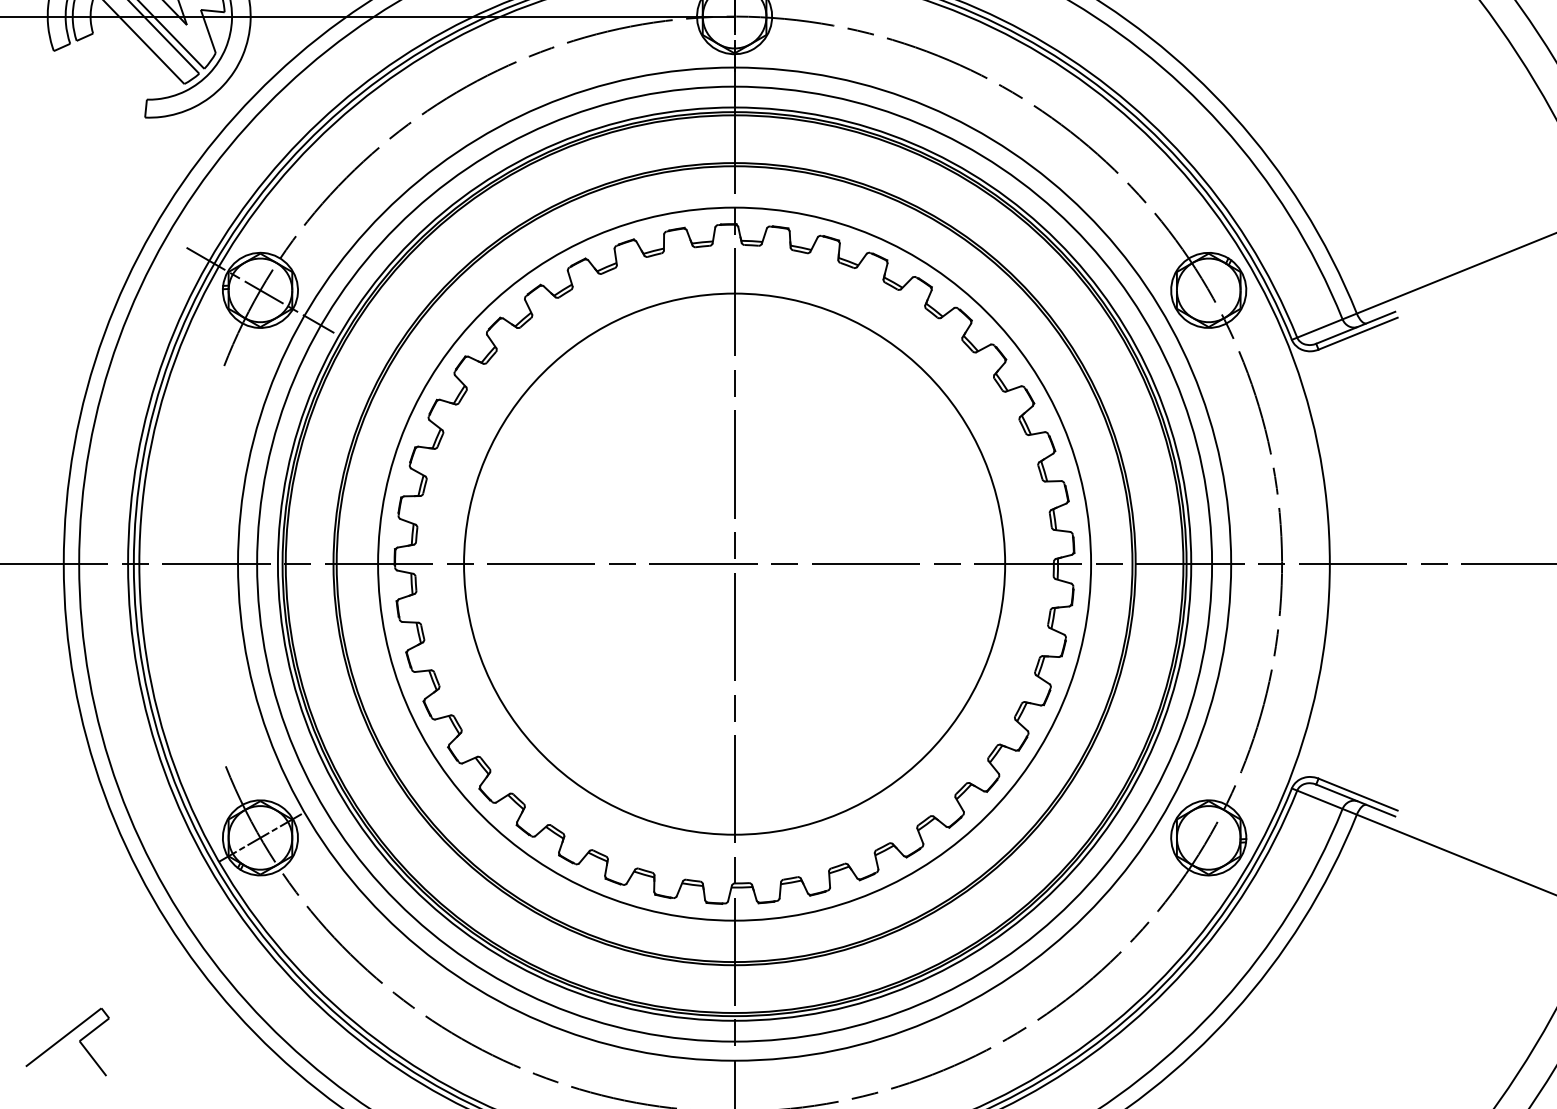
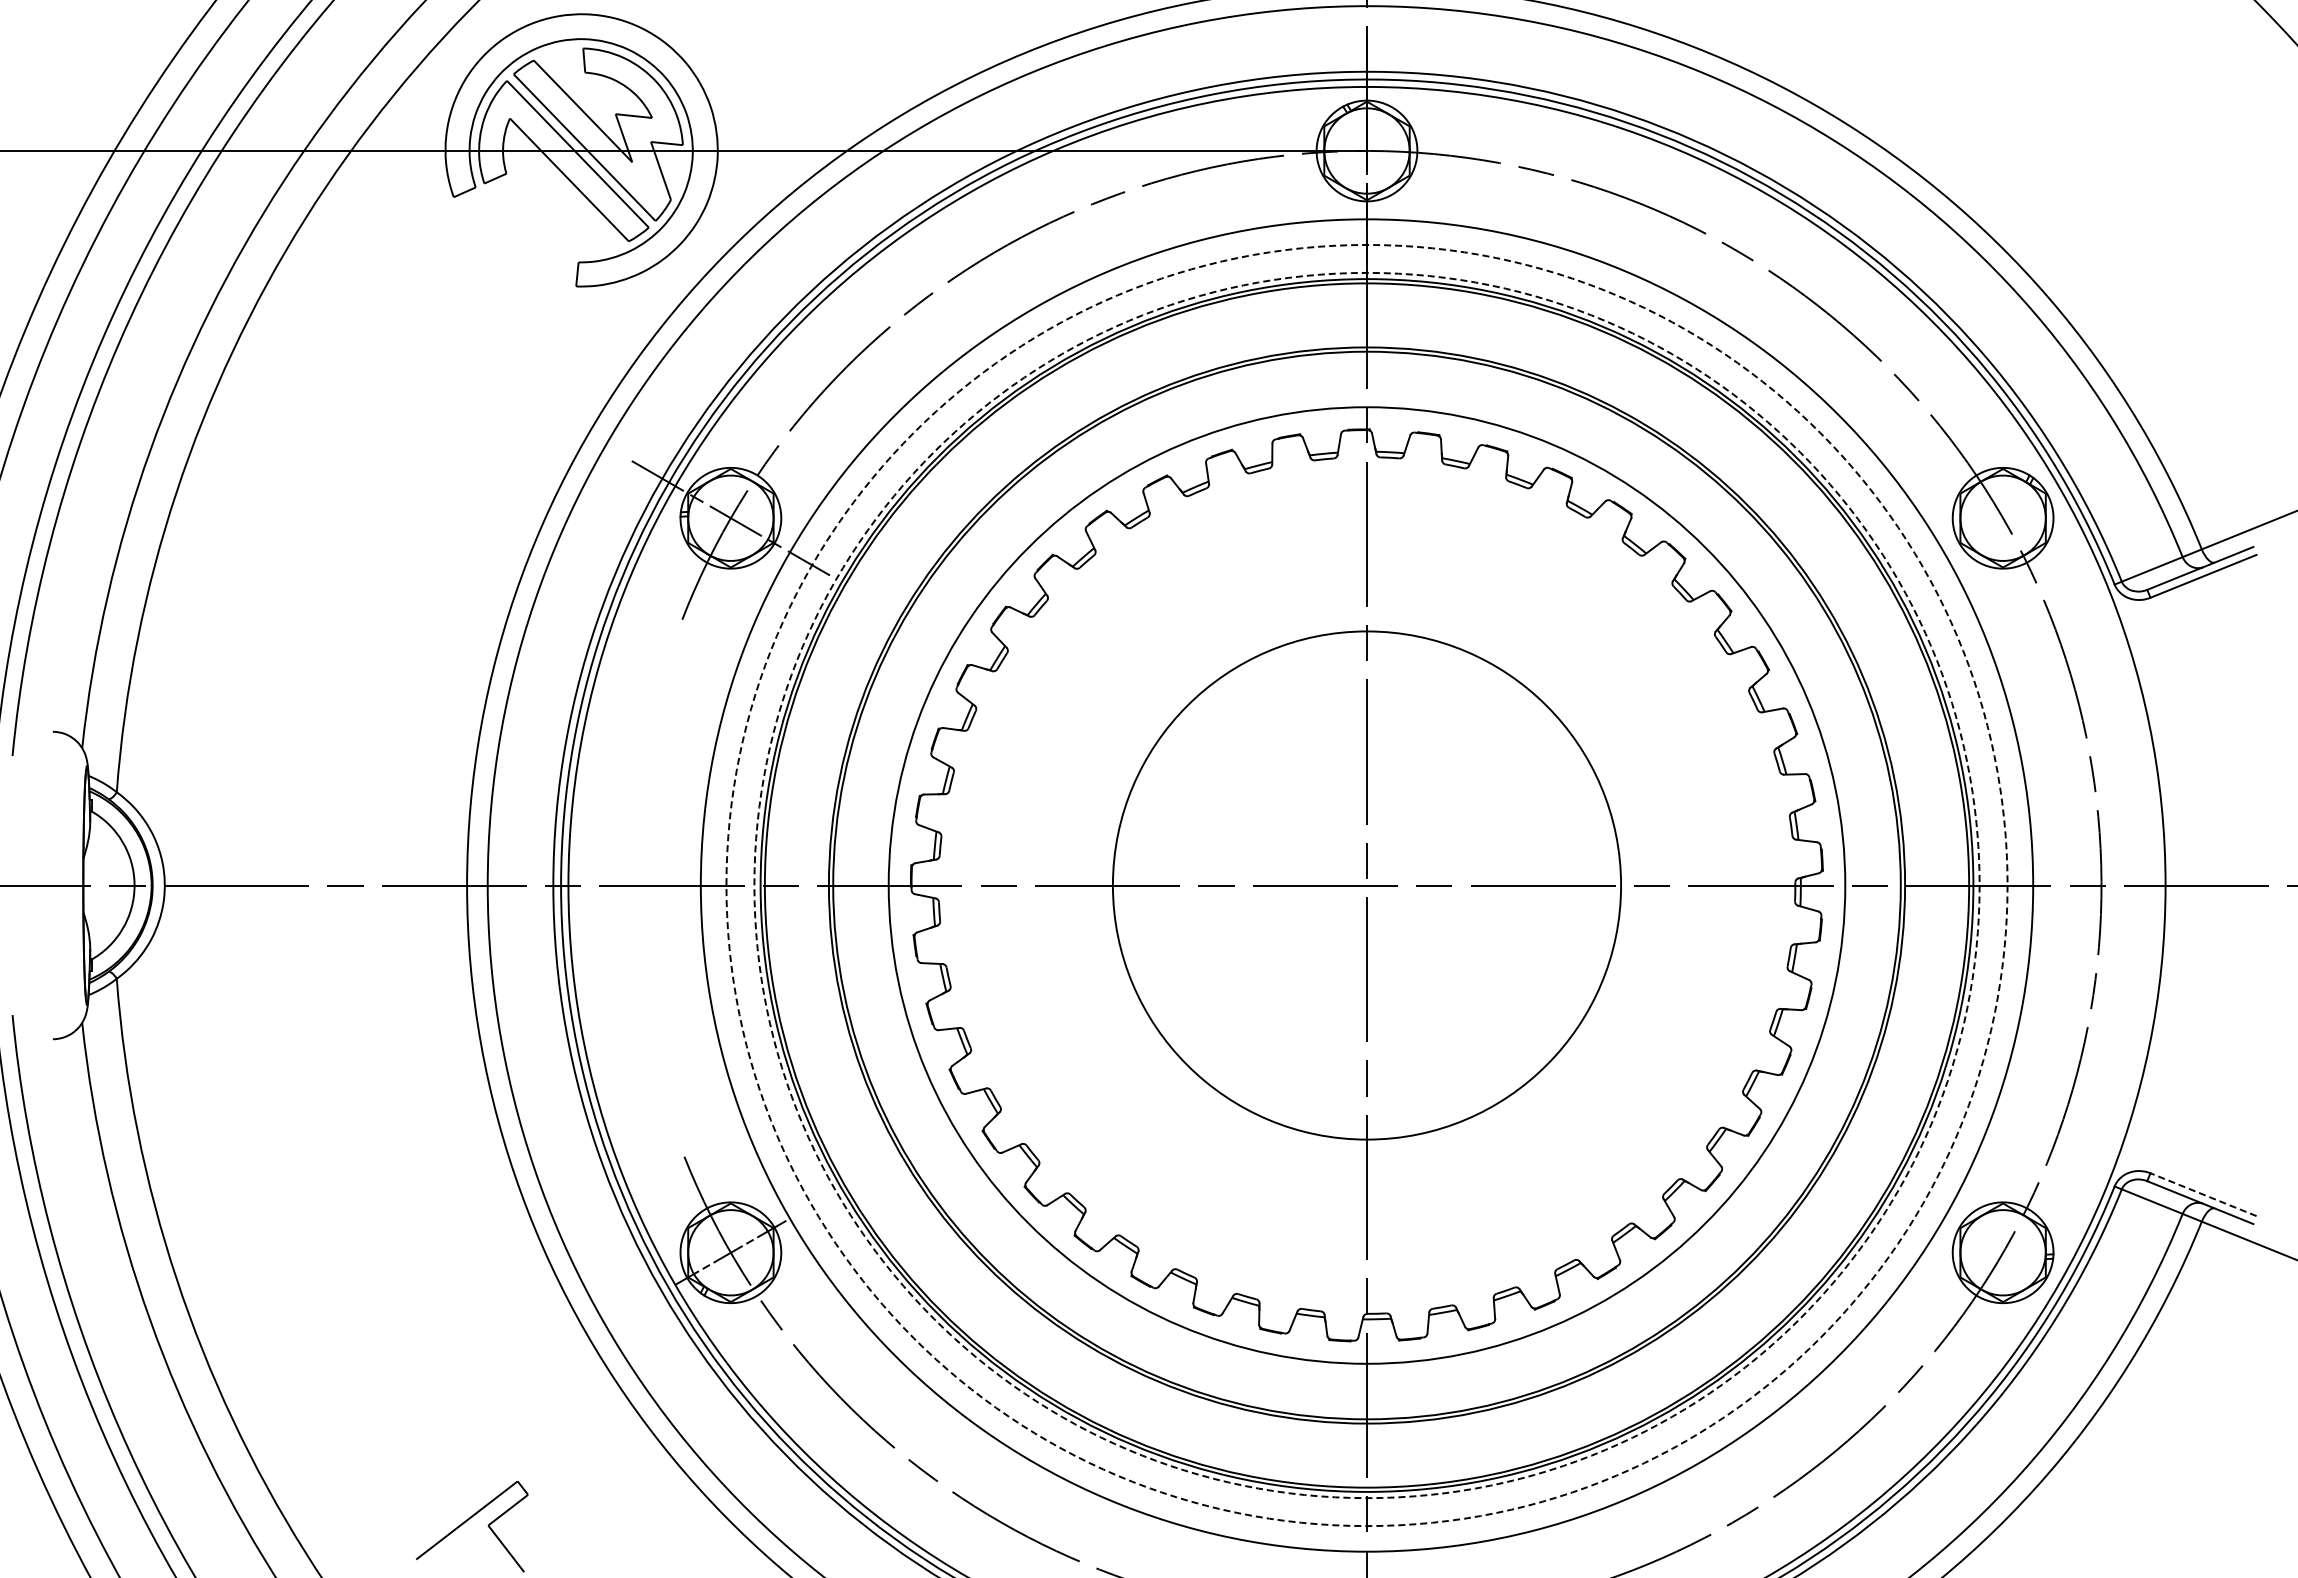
circle: (734, 564) -> (1366, 885), size x0.7
circle: (734, 564) -> (1366, 885), solid -> dashed
circle: (734, 564) -> (1366, 885), solid -> dashed
line: (1358, 794) -> (2203, 1194), solid -> dashed

